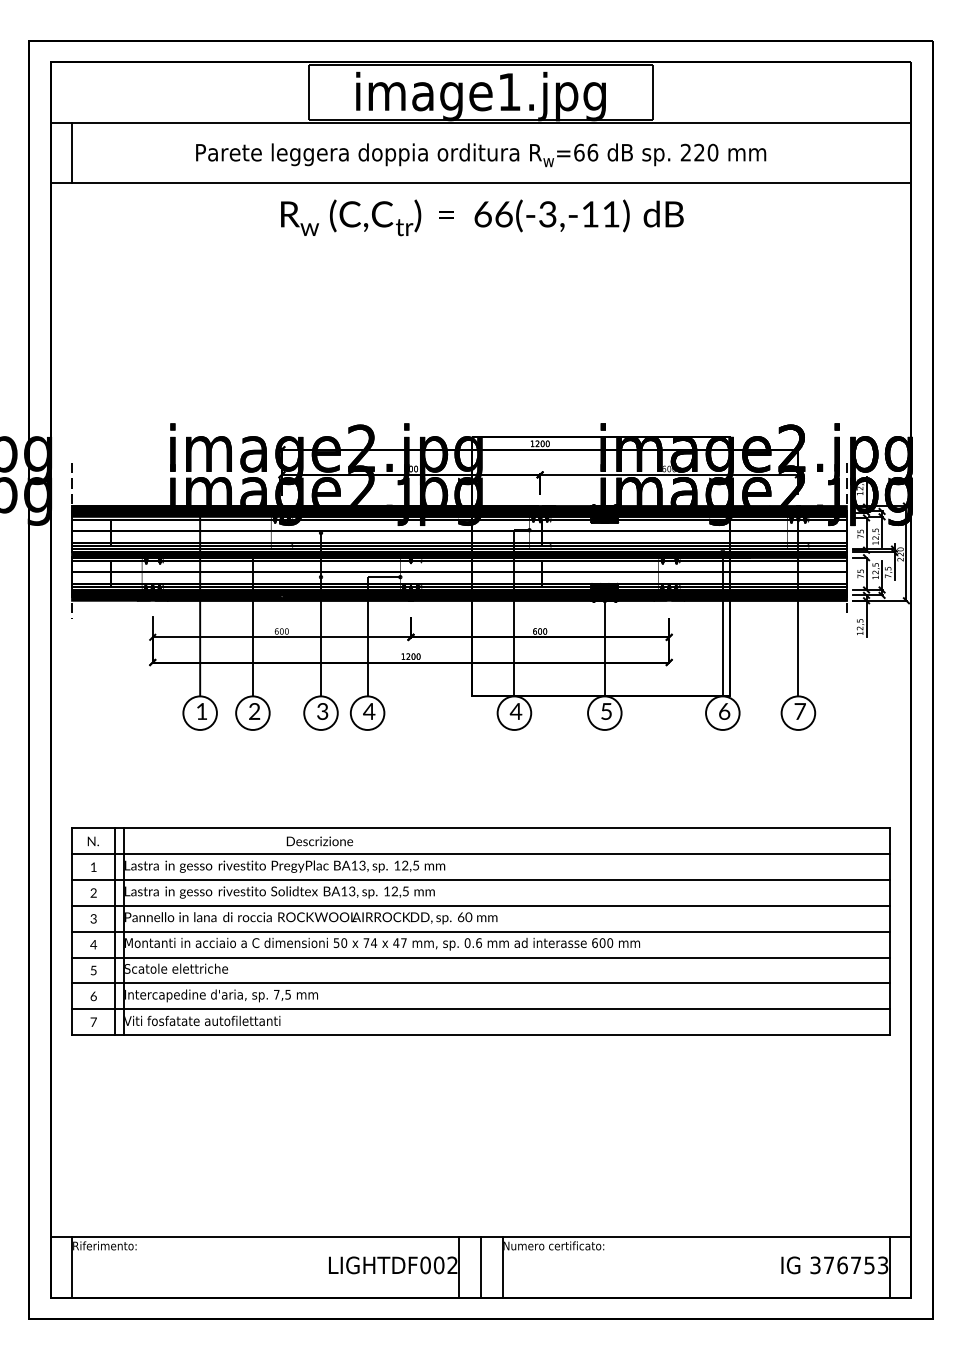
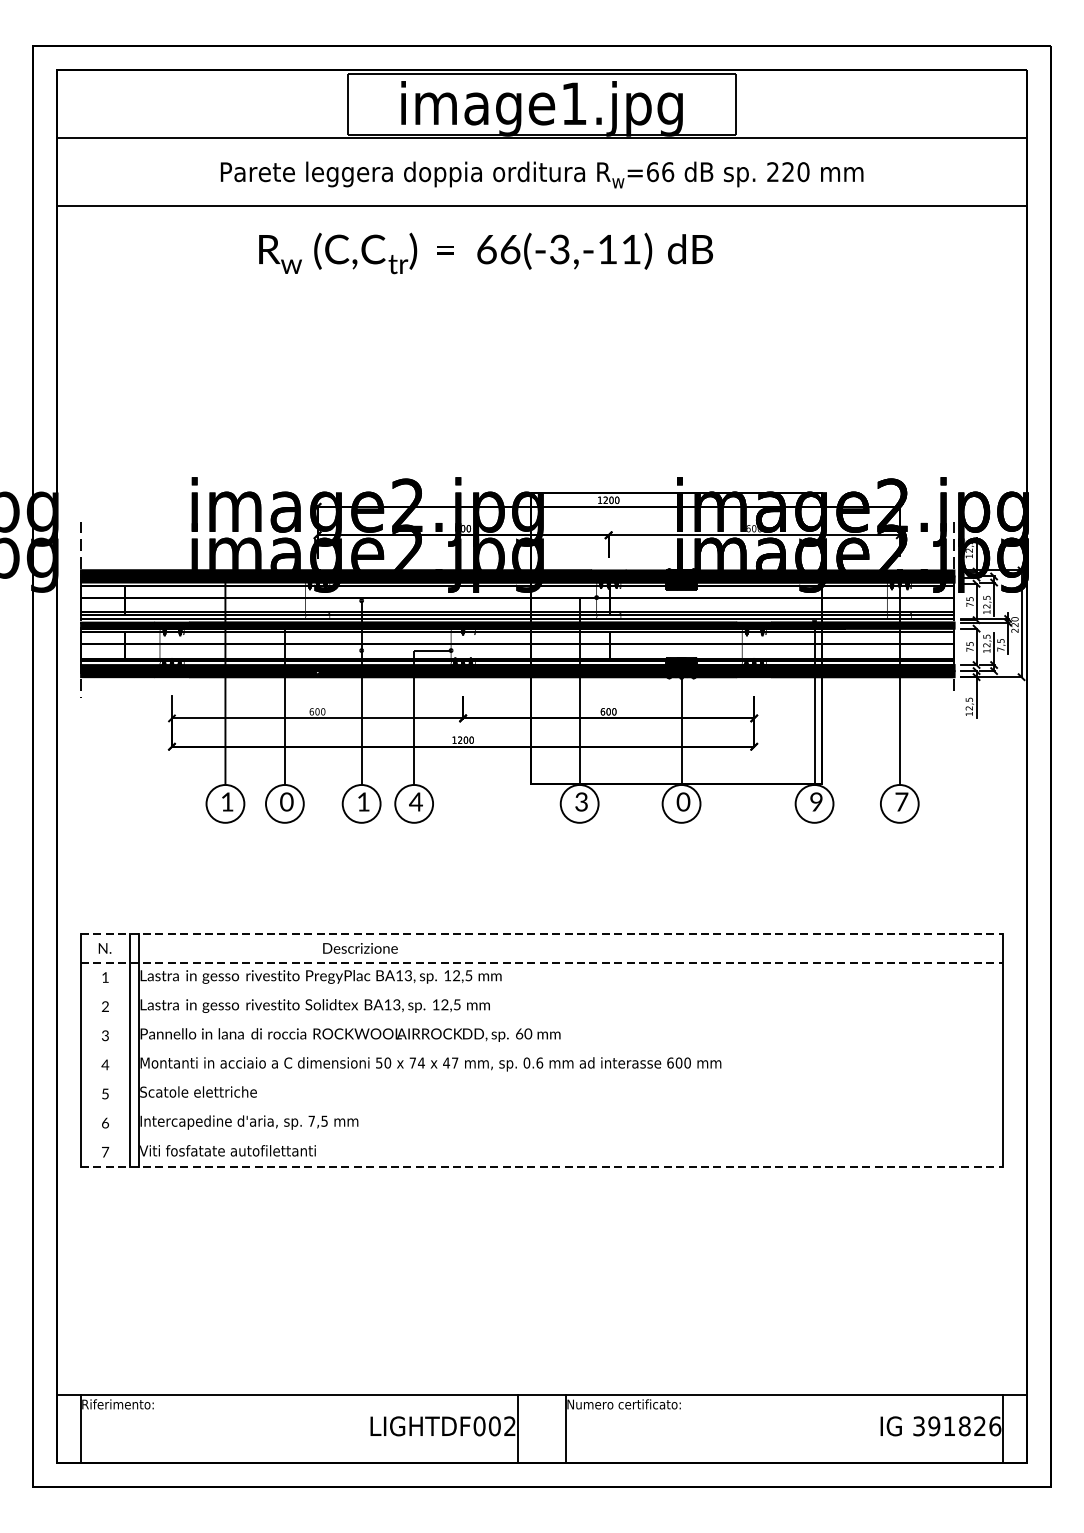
line: (72, 152) -> (81, 171), removed
text: (482, 217) -> (486, 253), moved
text: (254, 711) -> (286, 802), 2 -> 0
text: (322, 711) -> (363, 802), 3 -> 1
text: (515, 711) -> (580, 802), 4 -> 3
text: (606, 711) -> (683, 802), 5 -> 0
text: (724, 711) -> (816, 802), 6 -> 9
line: (480, 828) -> (541, 933), solid -> dashed
line: (480, 854) -> (541, 963), solid -> dashed
line: (480, 880) -> (541, 992), removed
line: (480, 905) -> (541, 1020), removed
line: (480, 931) -> (541, 1049), removed
line: (480, 957) -> (541, 1079), removed
line: (480, 983) -> (541, 1108), removed
line: (480, 1009) -> (541, 1137), removed
line: (480, 1035) -> (541, 1167), solid -> dashed
text: (855, 1265) -> (964, 1426), 376753 -> 391826
line: (480, 1267) -> (541, 1428), removed

